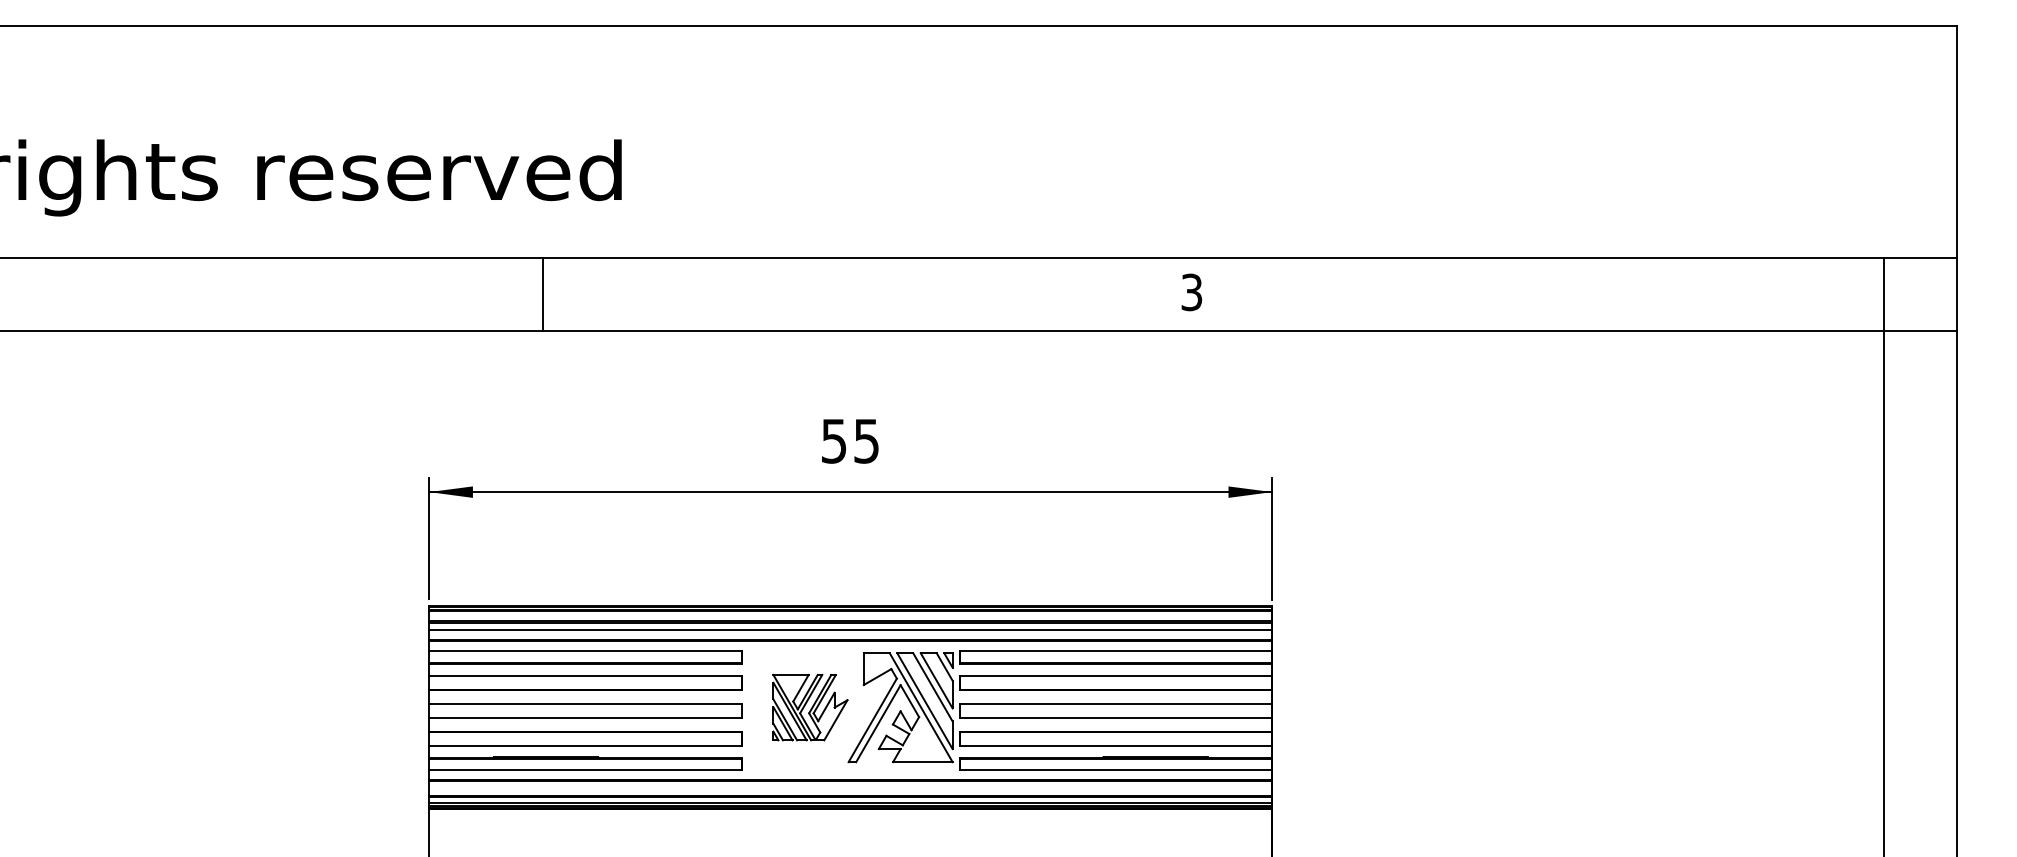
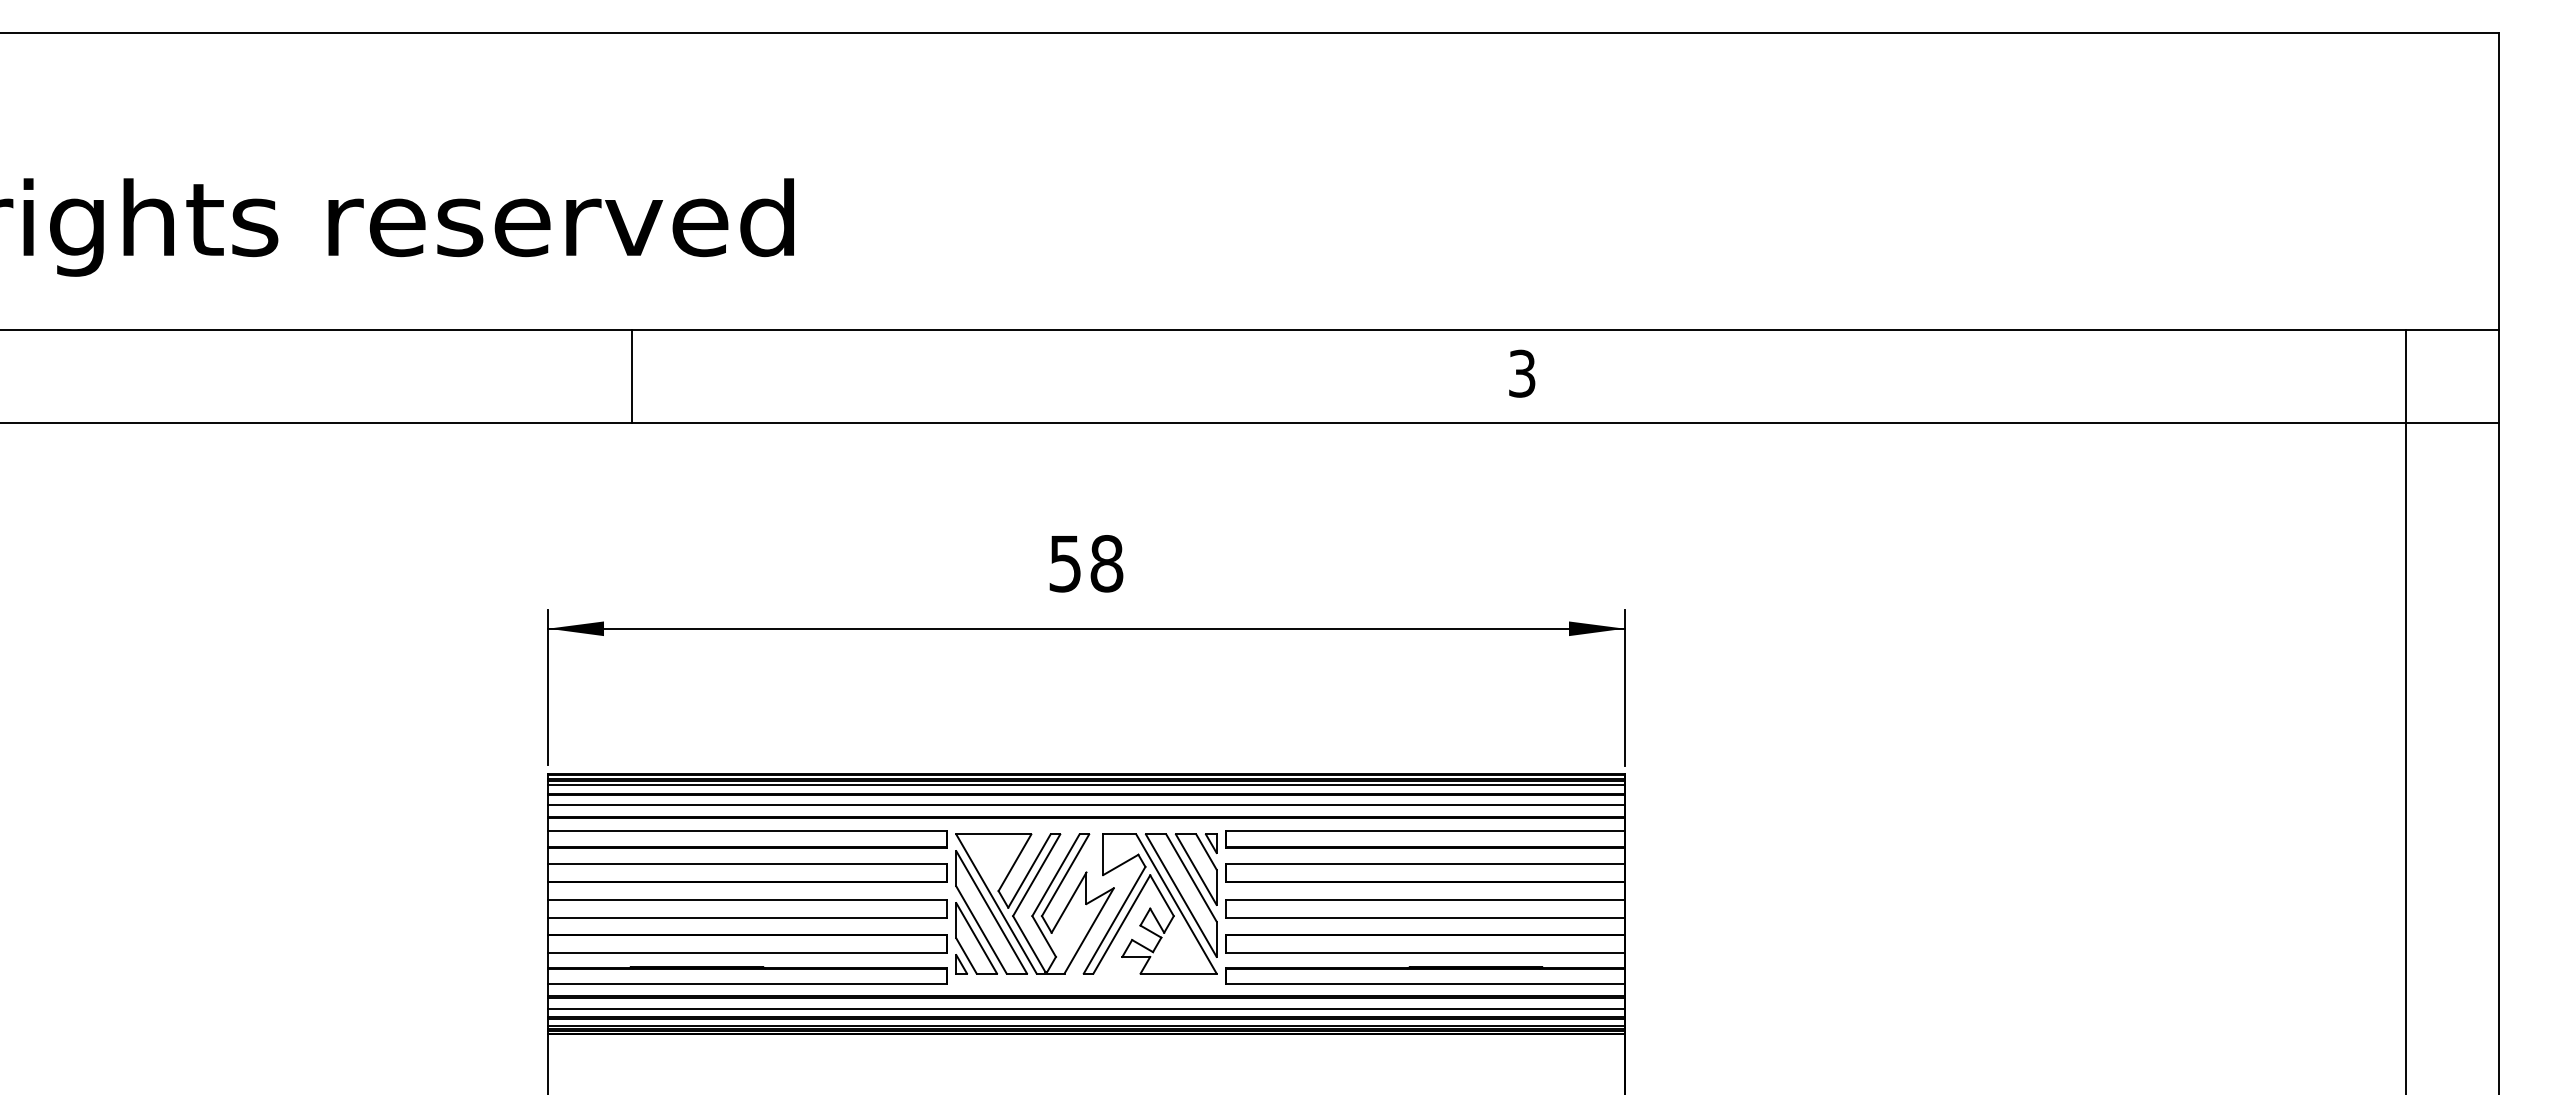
line: (542, 293) -> (631, 375), moved
text: (866, 441) -> (1106, 563), 55 -> 58
line: (850, 614) -> (1086, 785), added
part: (810, 707) -> (1034, 903), size x1.67
line: (850, 790) -> (1086, 1009), added

